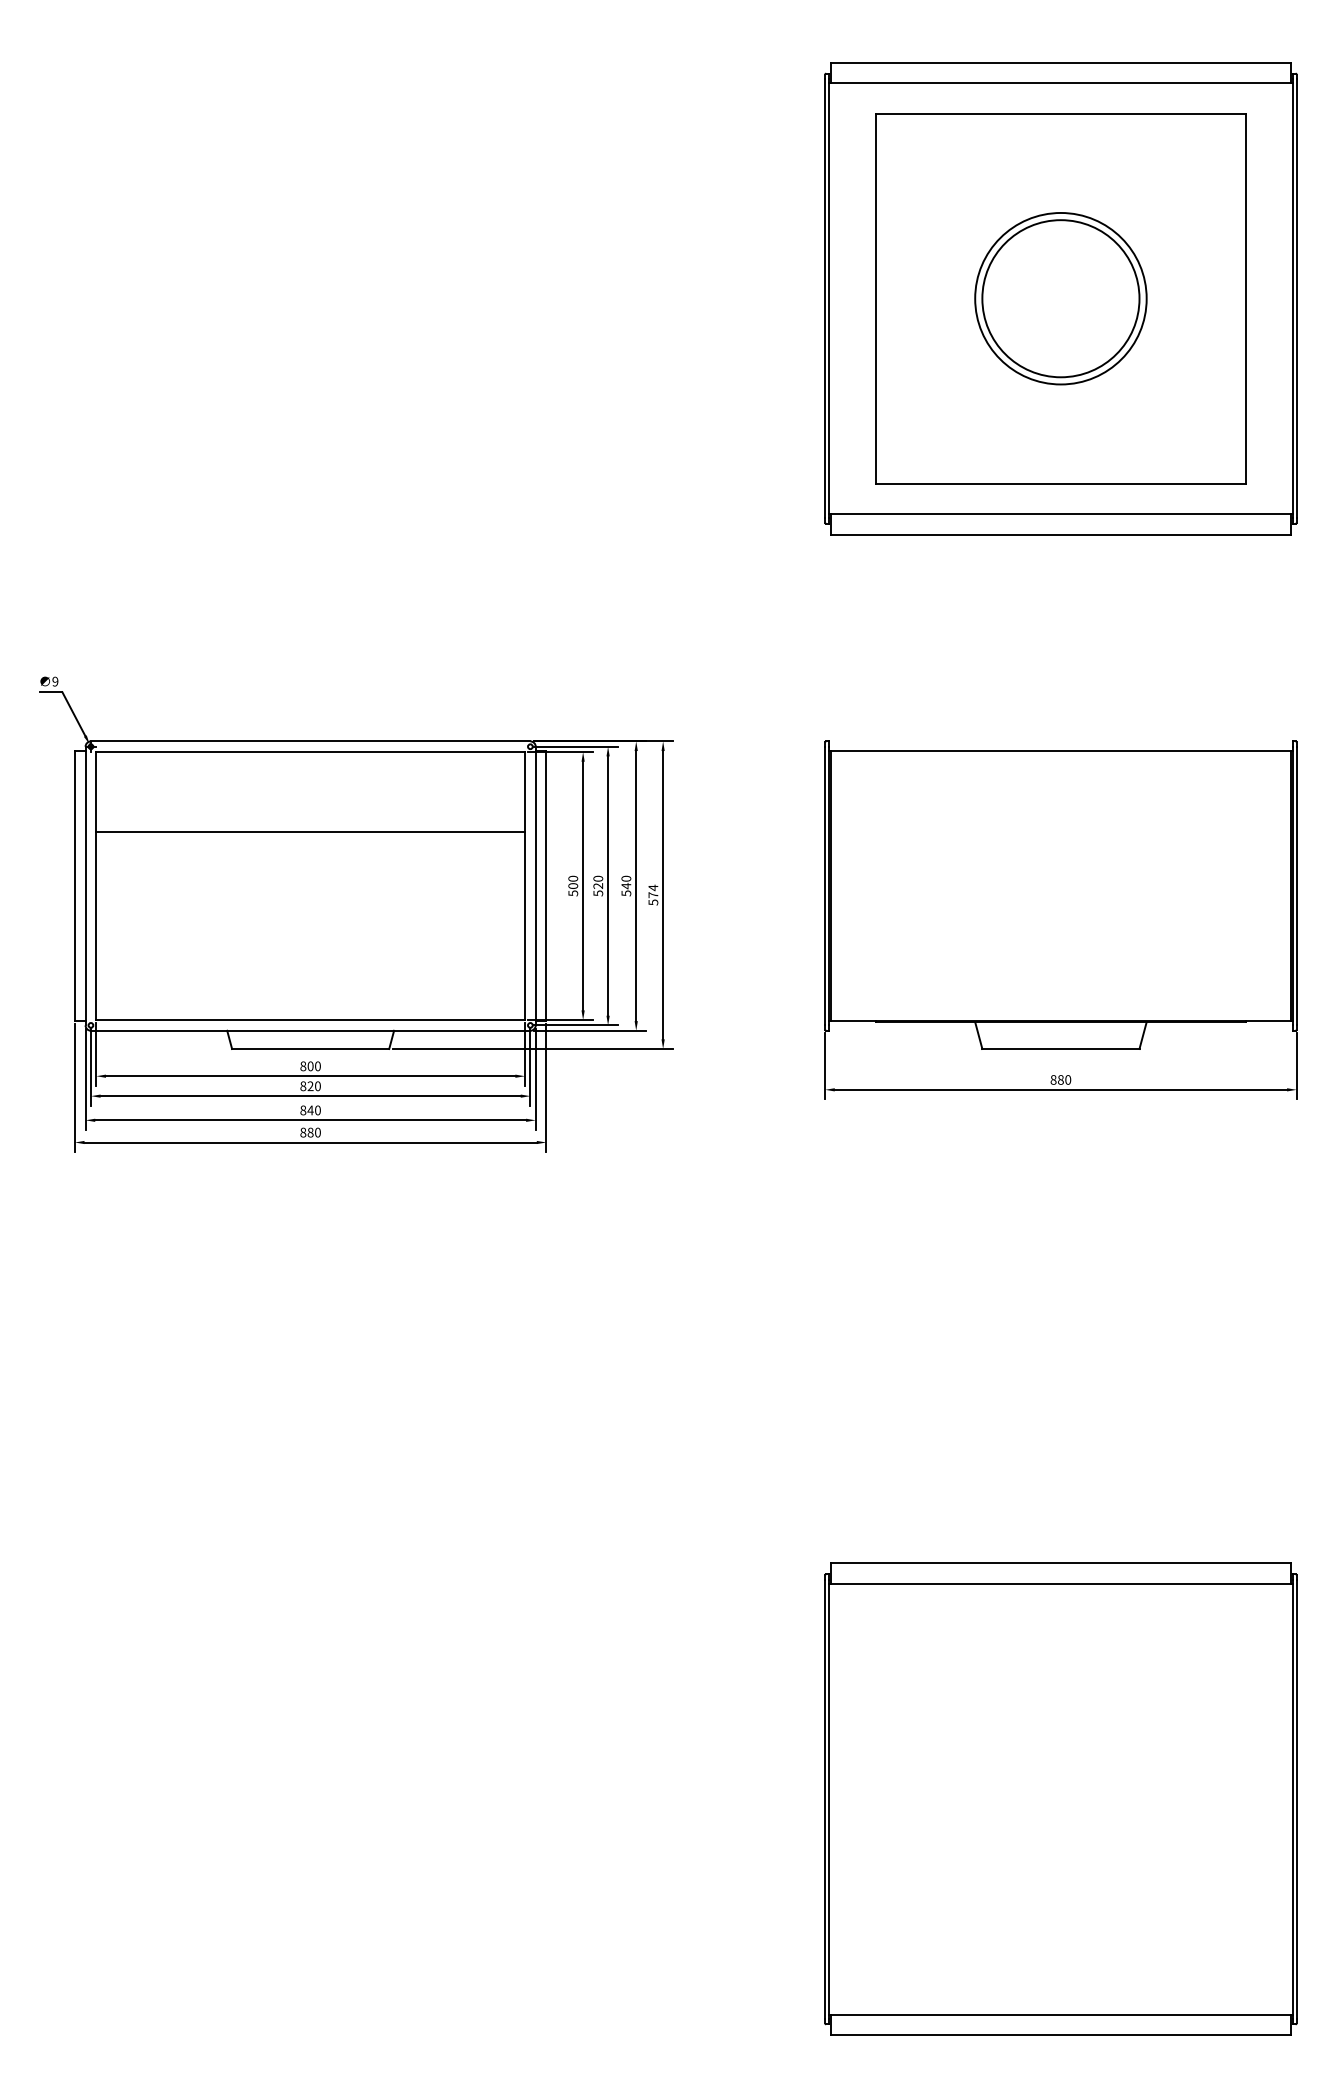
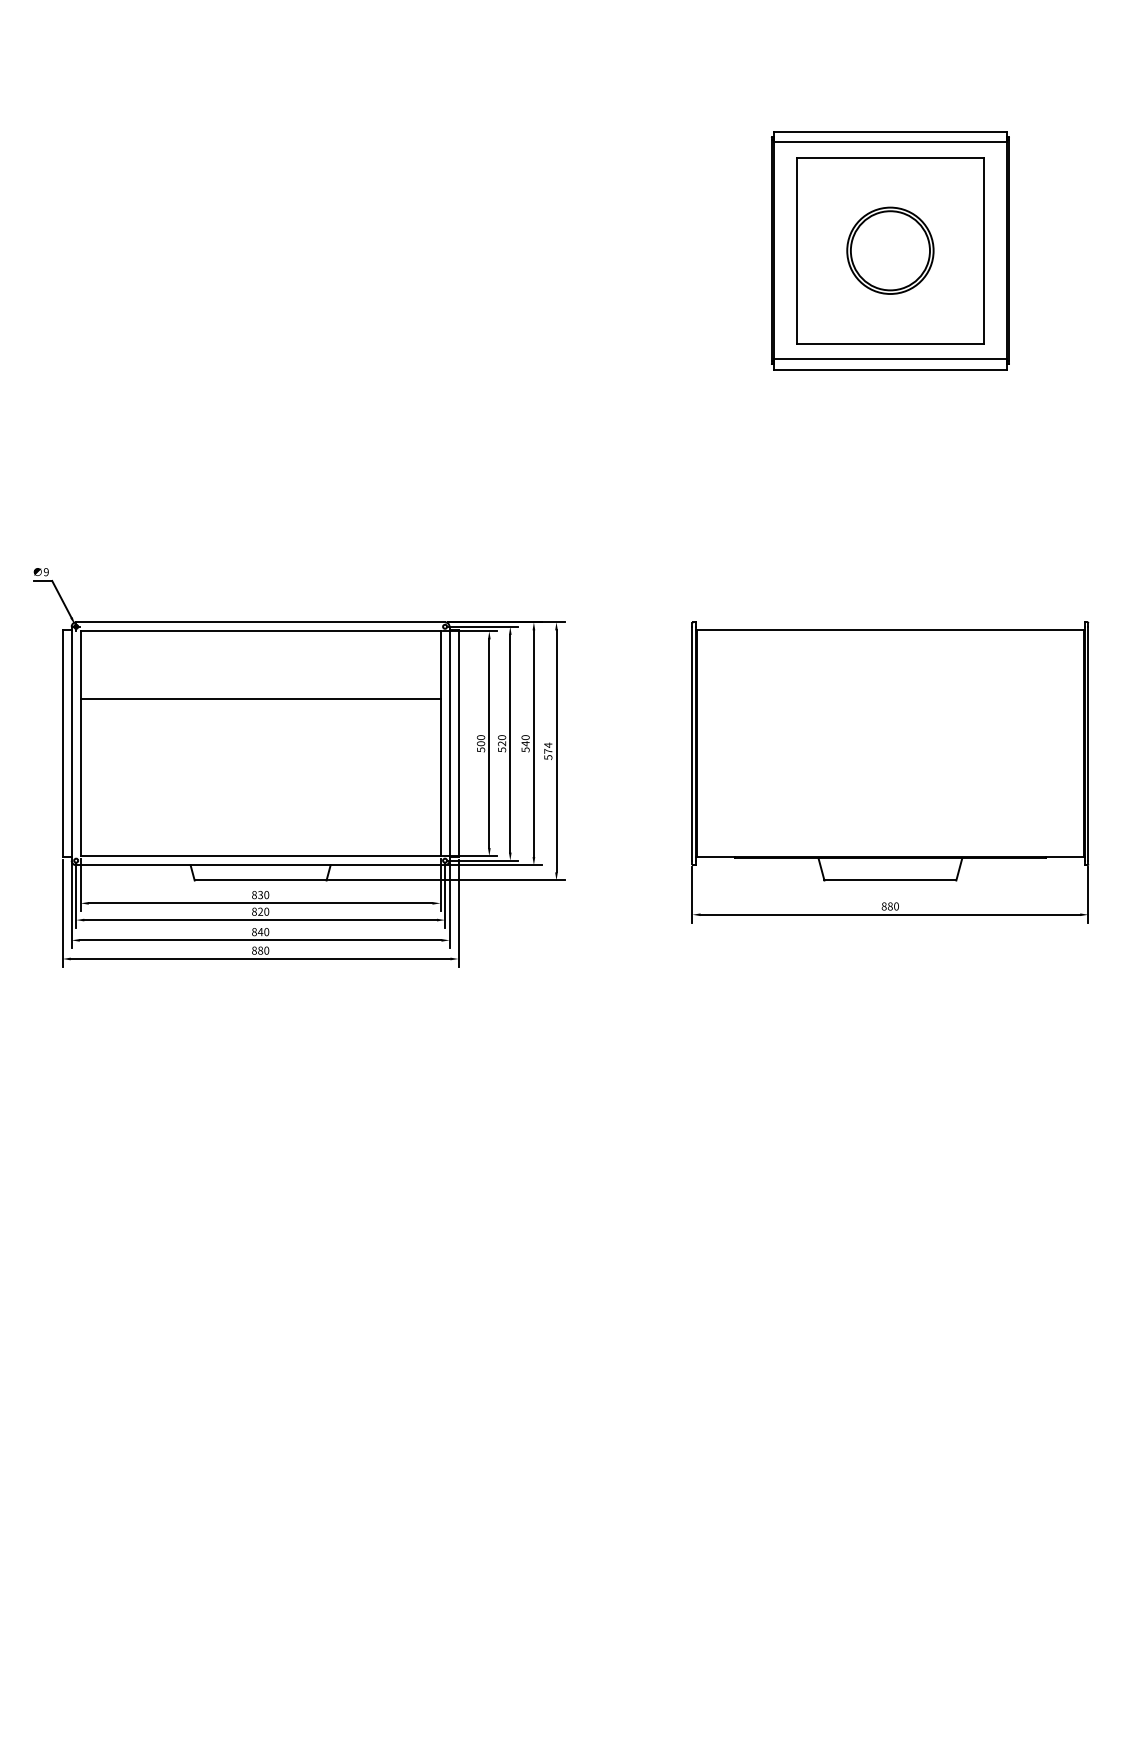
part: (1060, 298) -> (890, 250), size x0.6
text: (310, 1066) -> (260, 895), 800 -> 830
part: (1060, 1798) -> (890, 1509), removed

